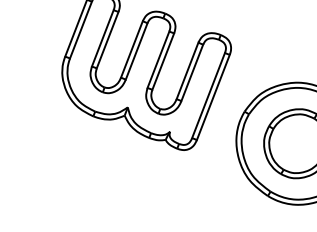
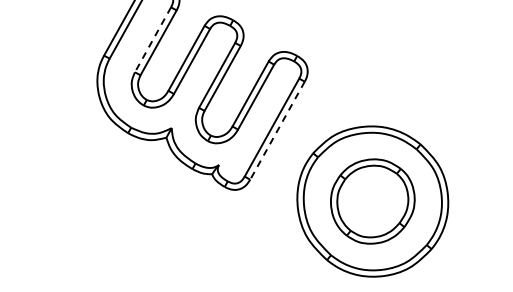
line: (102, 38) -> (152, 40), solid -> dashed
line: (213, 98) -> (277, 131), solid -> dashed

